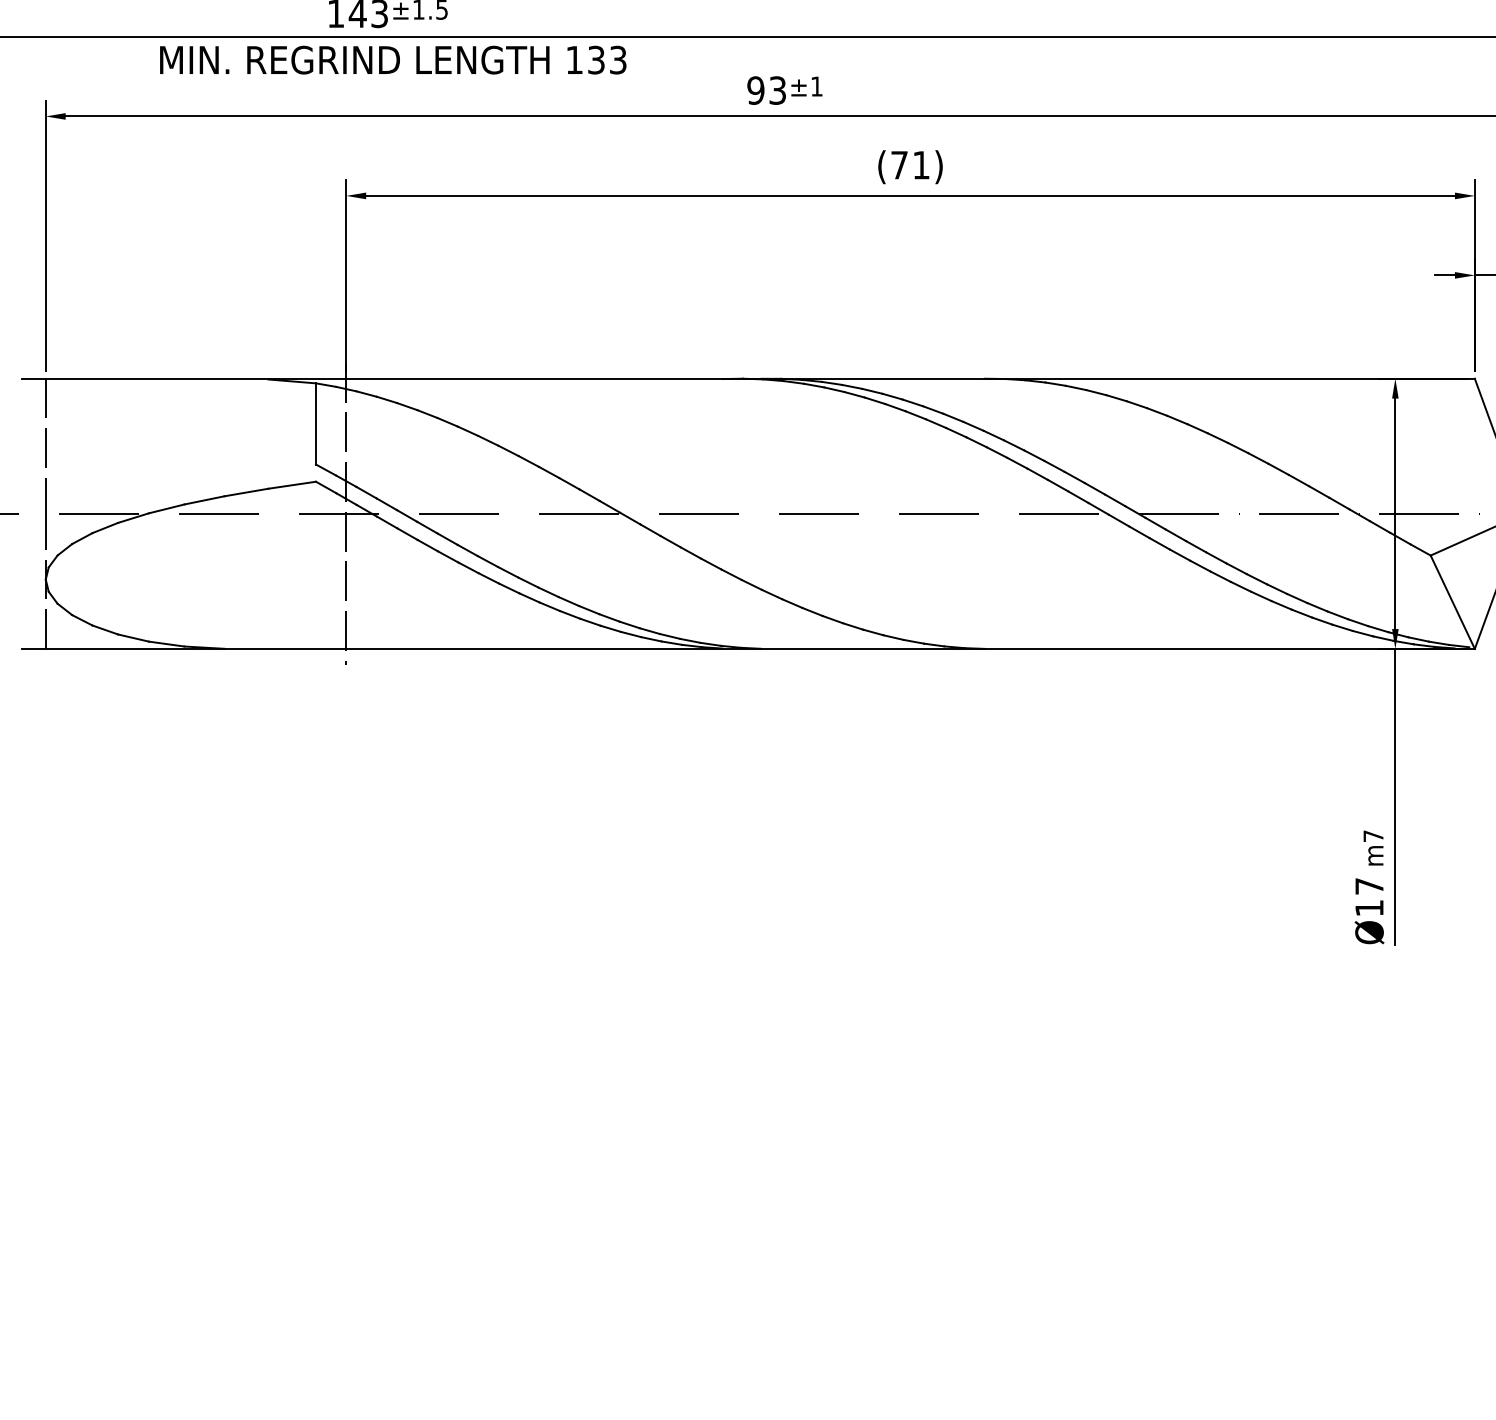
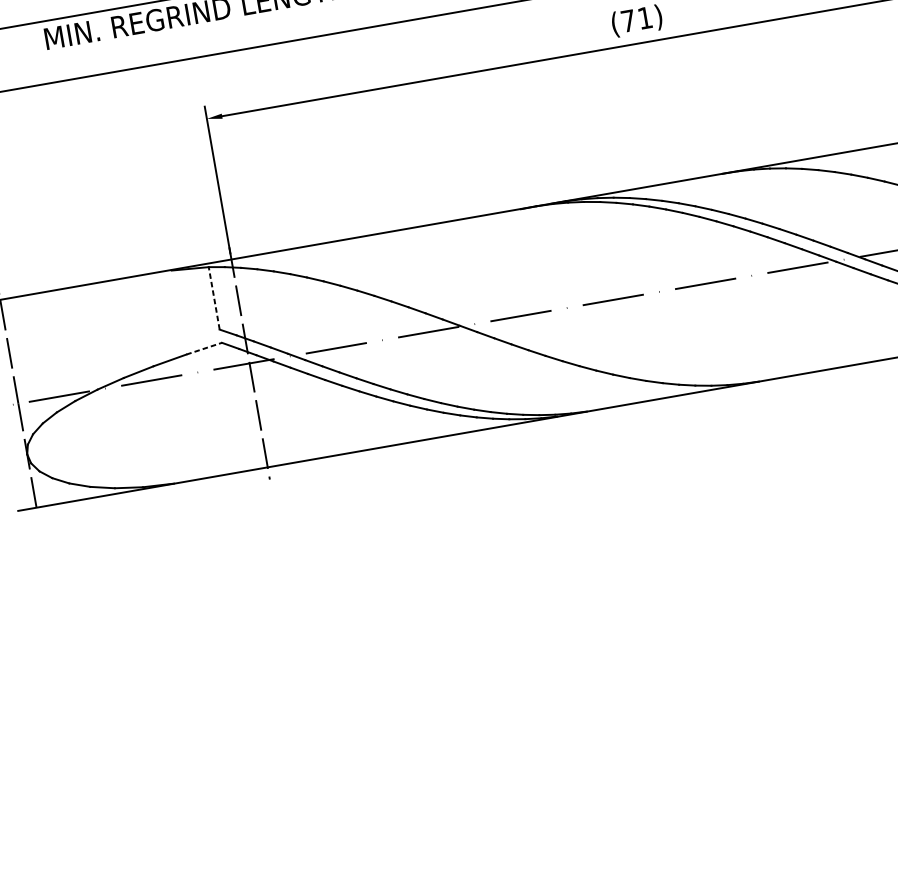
line: (316, 423) -> (214, 297), solid -> dashed
line: (292, 485) -> (204, 348), solid -> dashed

